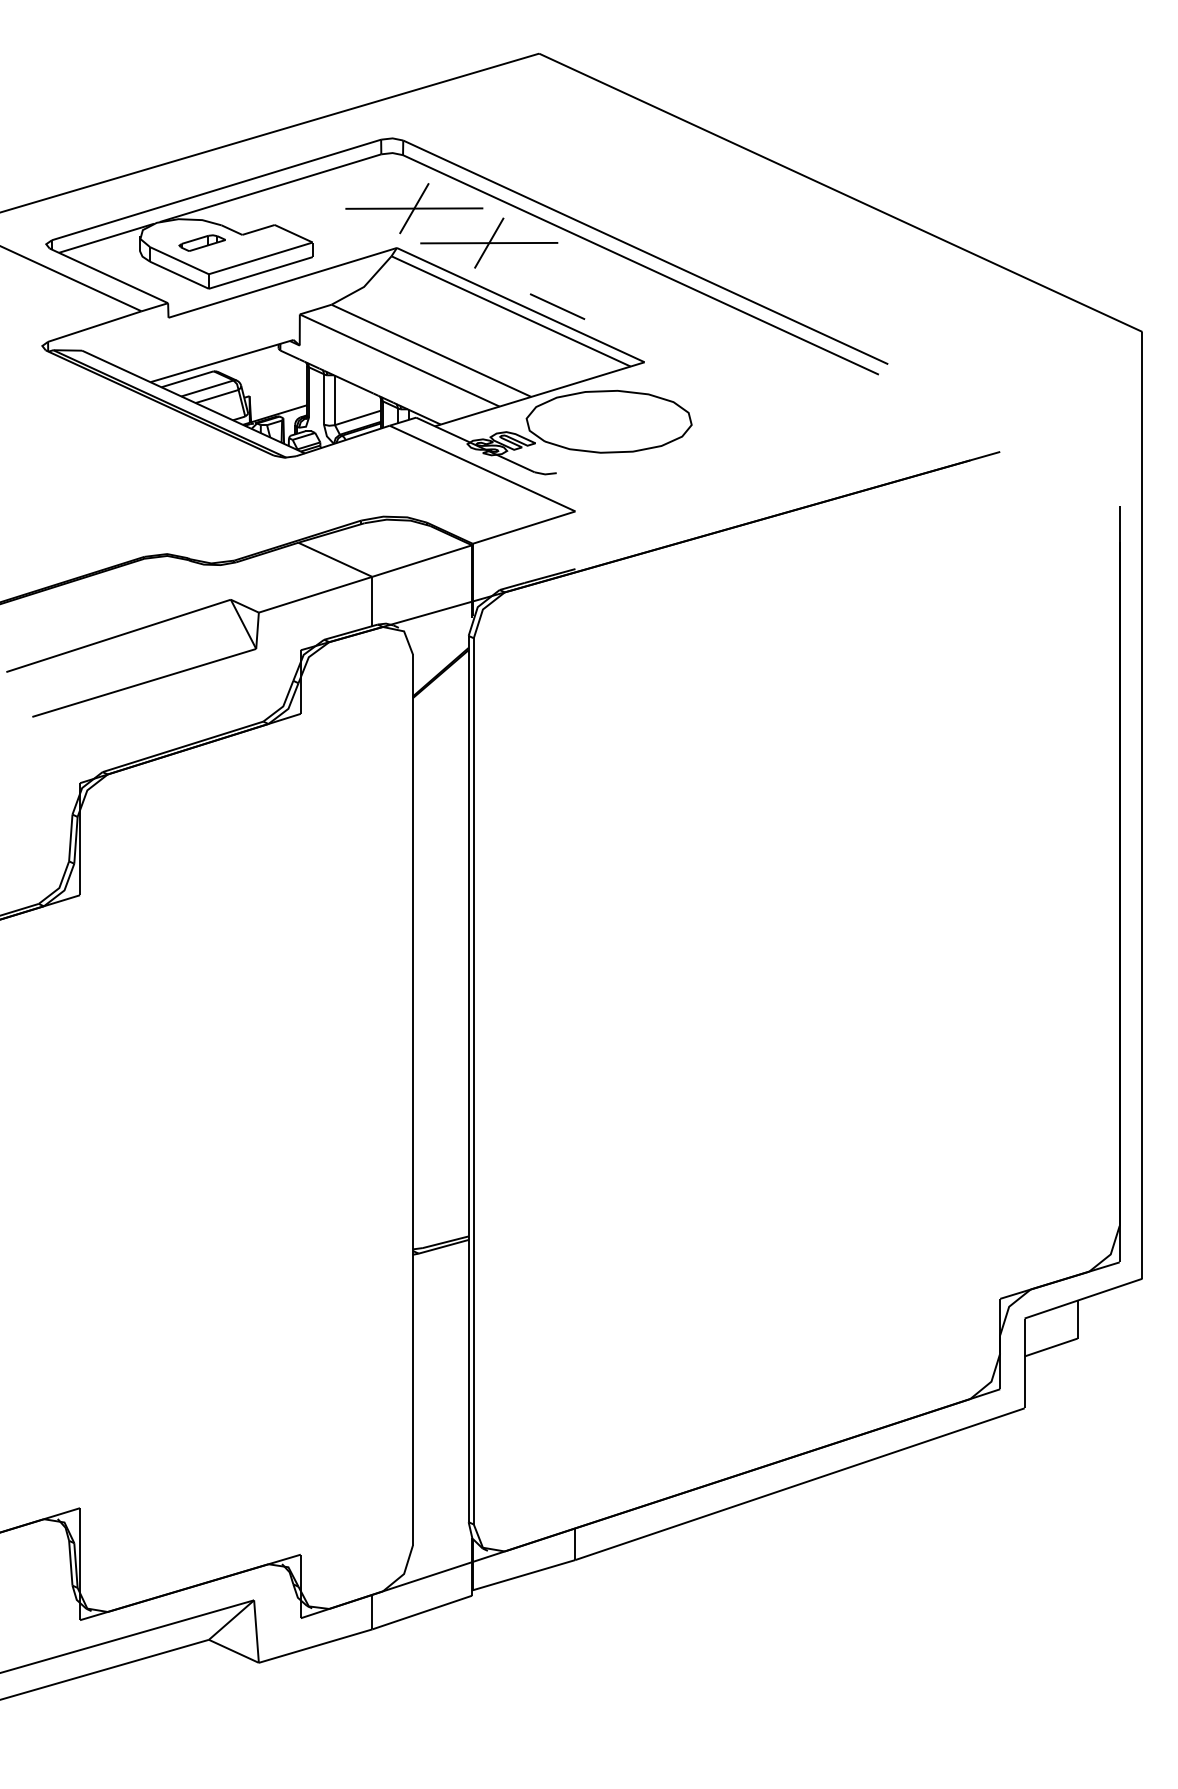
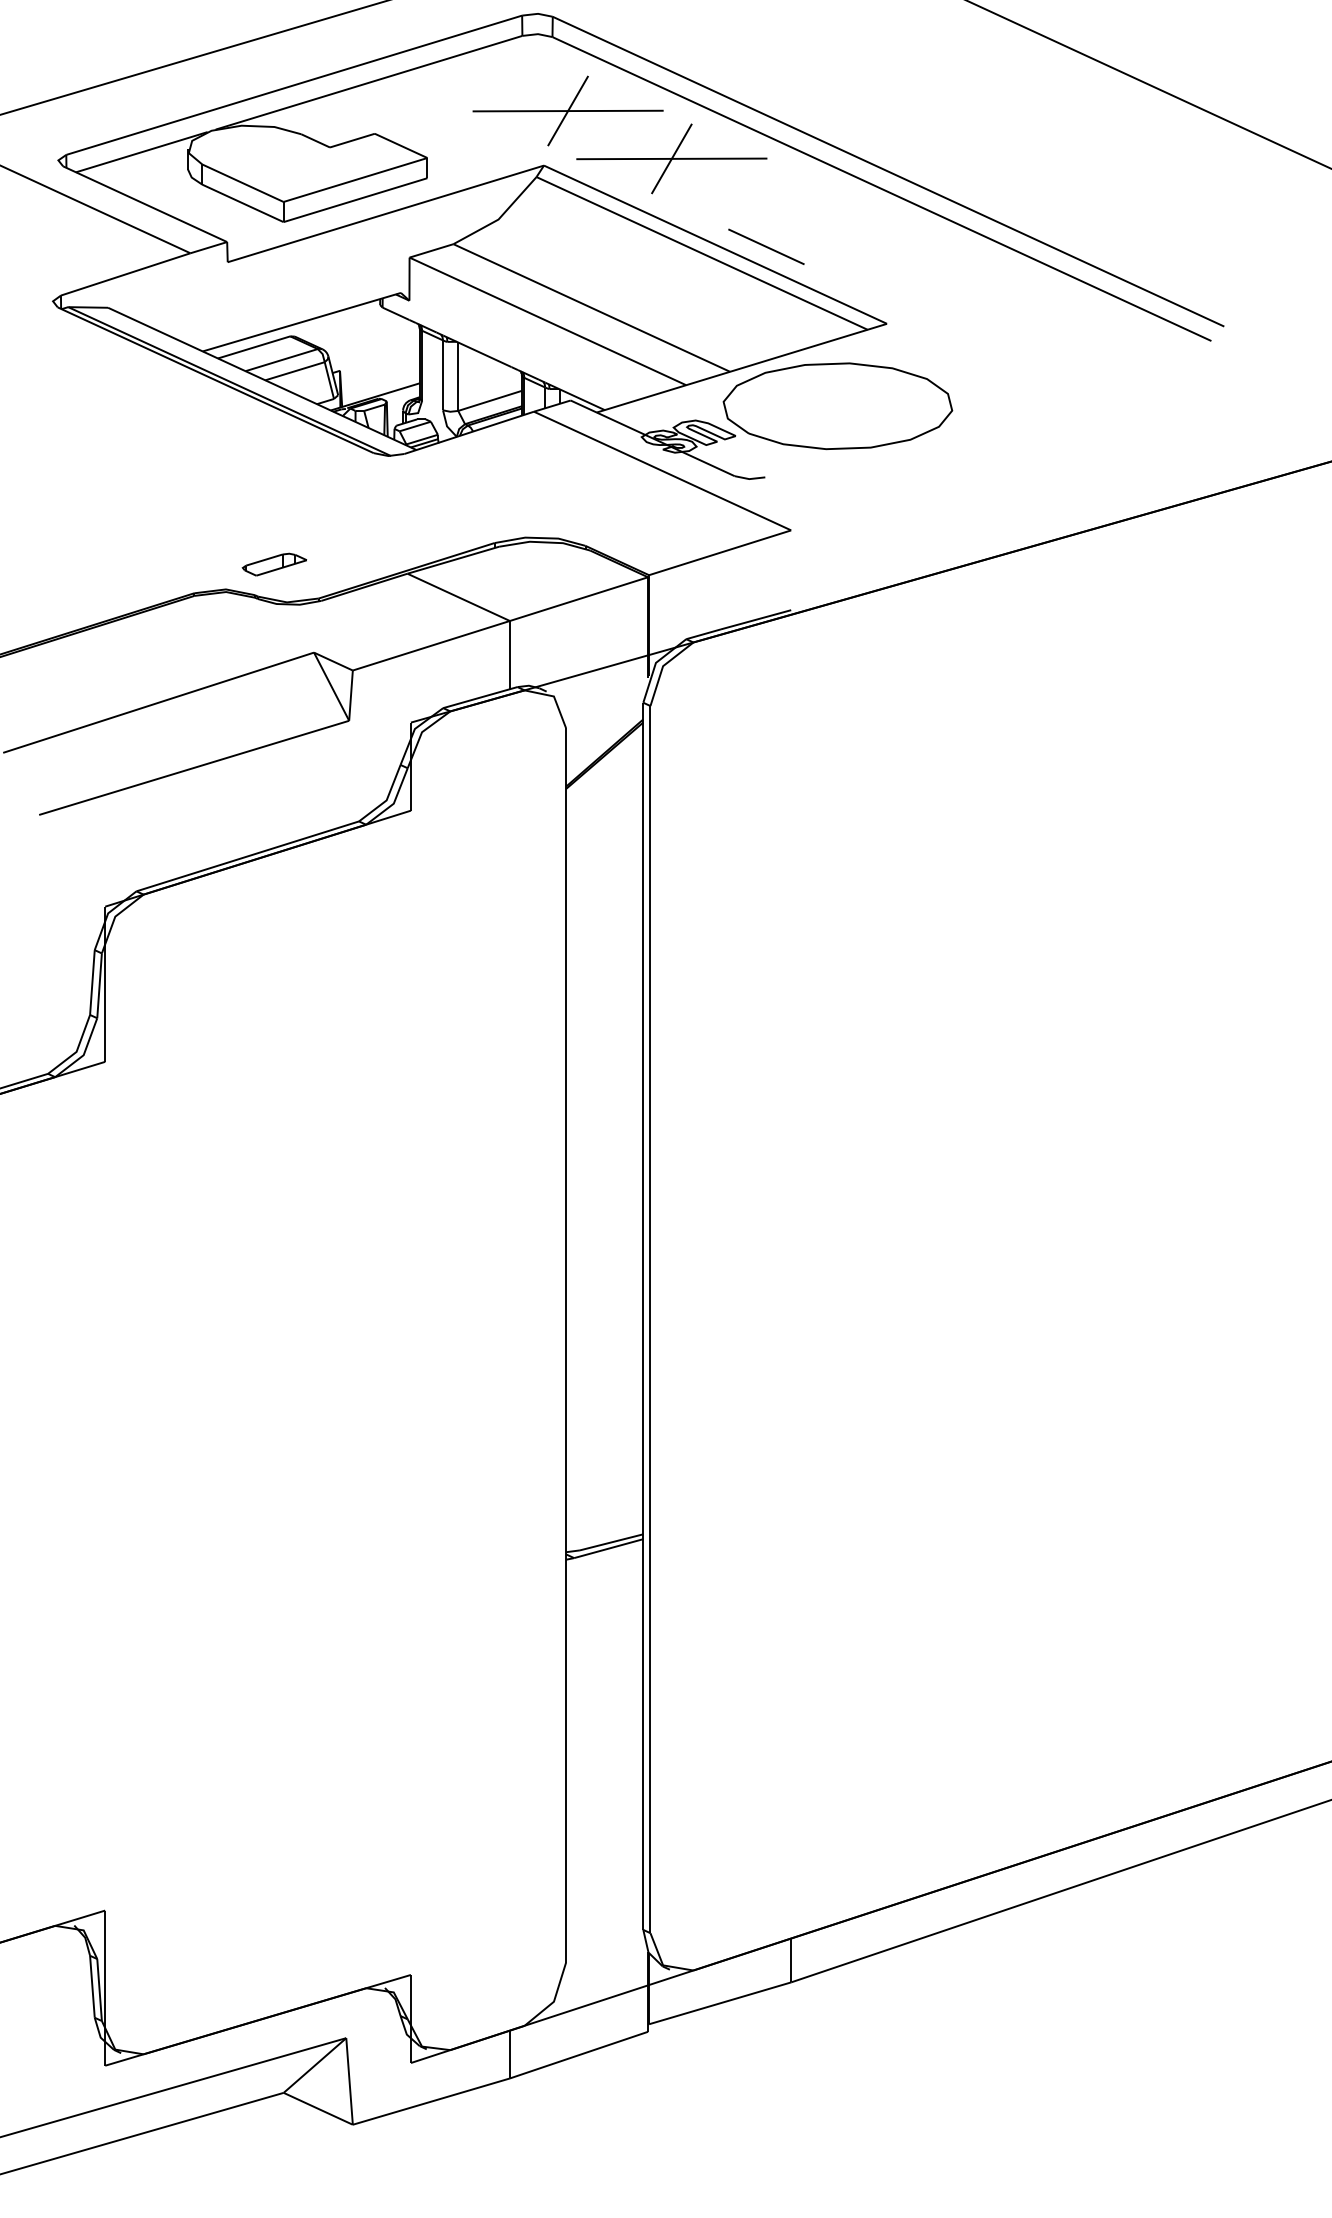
part: (201, 242) -> (273, 563), moved

